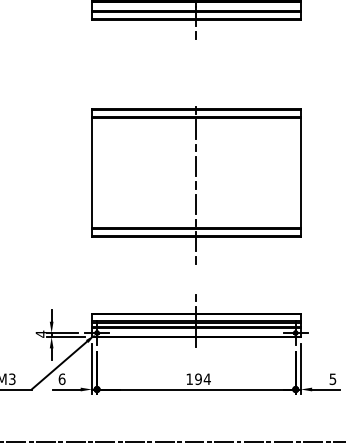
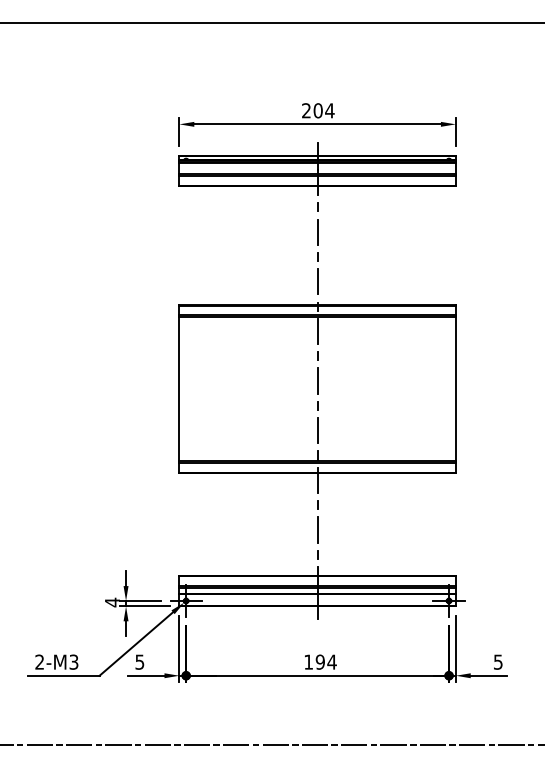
line: (196, 72) -> (317, 256), added
line: (196, 278) -> (317, 529), added
text: (61, 378) -> (139, 661), 6 -> 5

